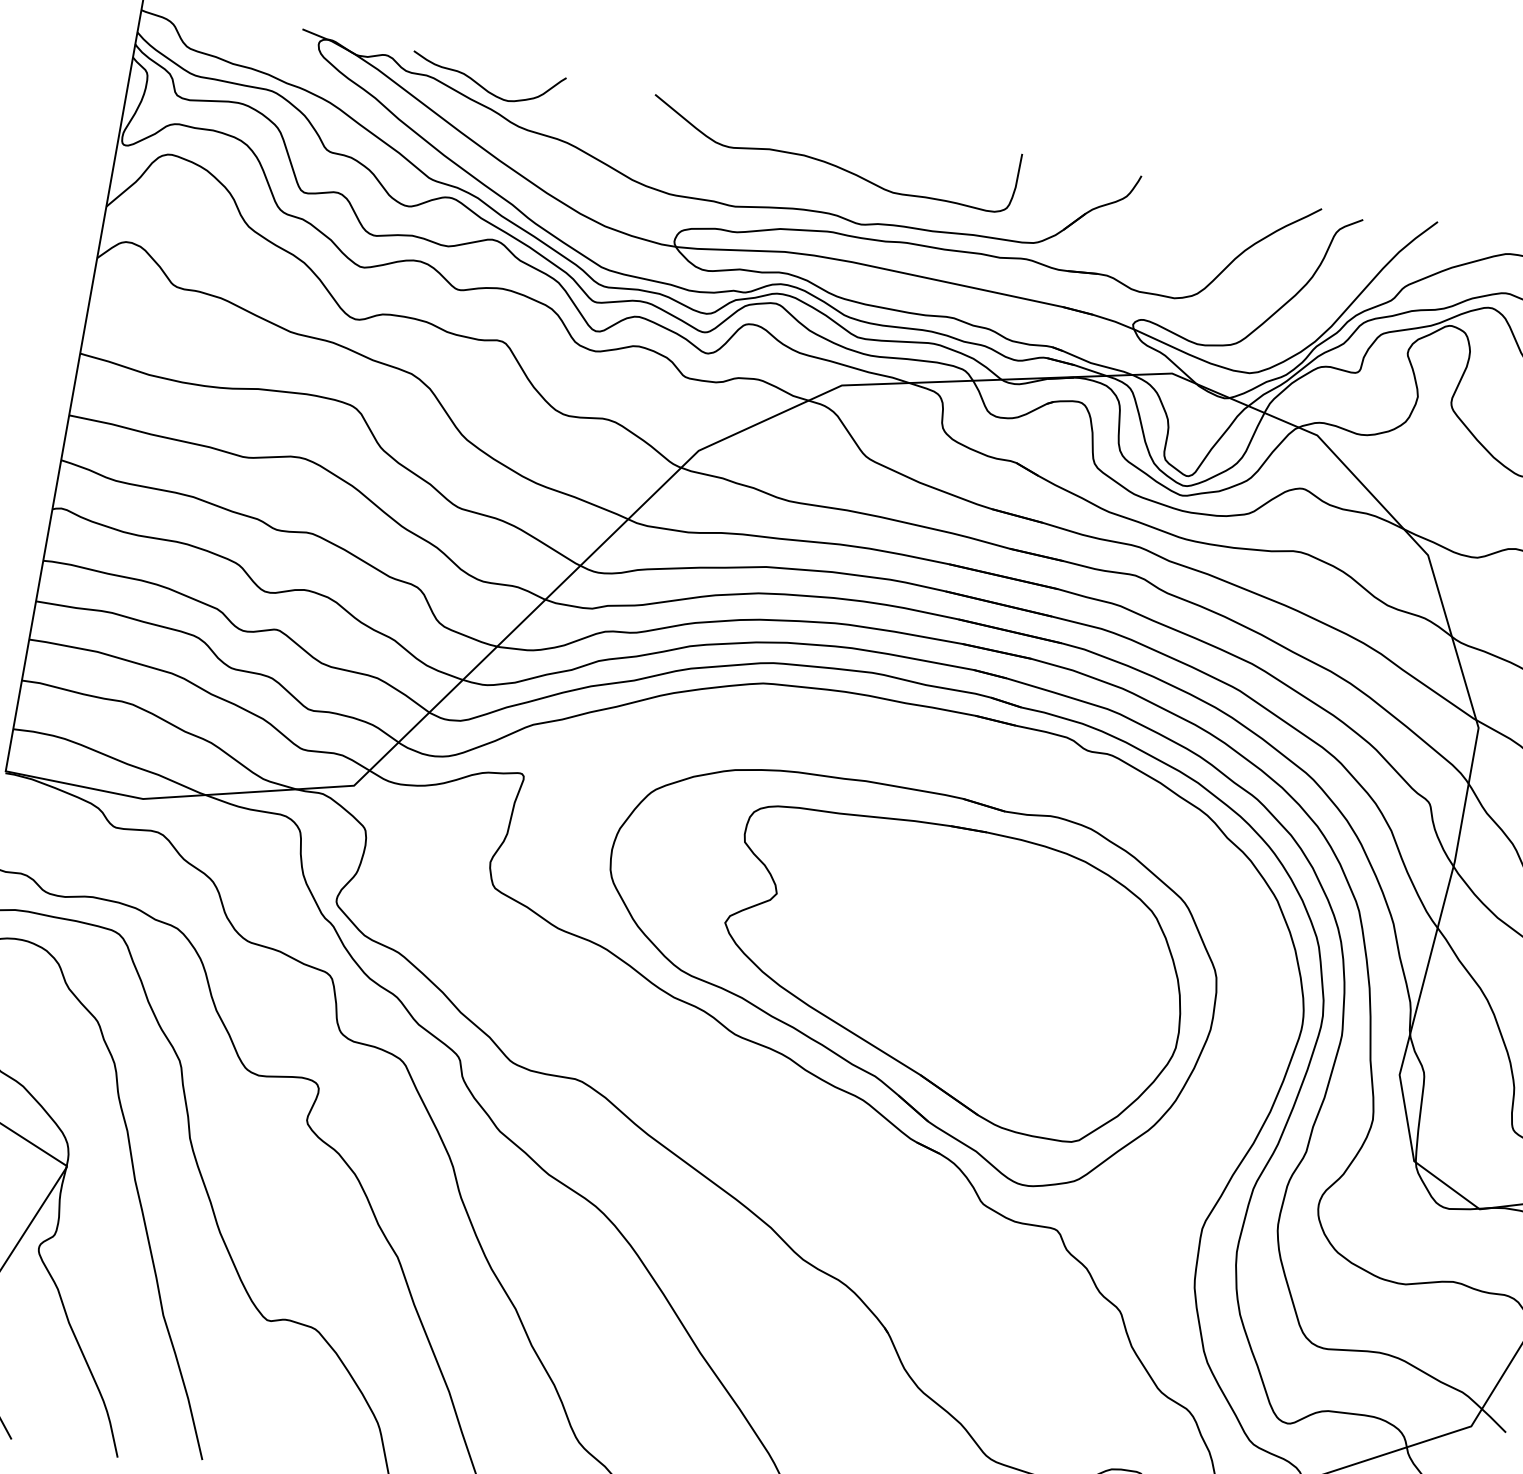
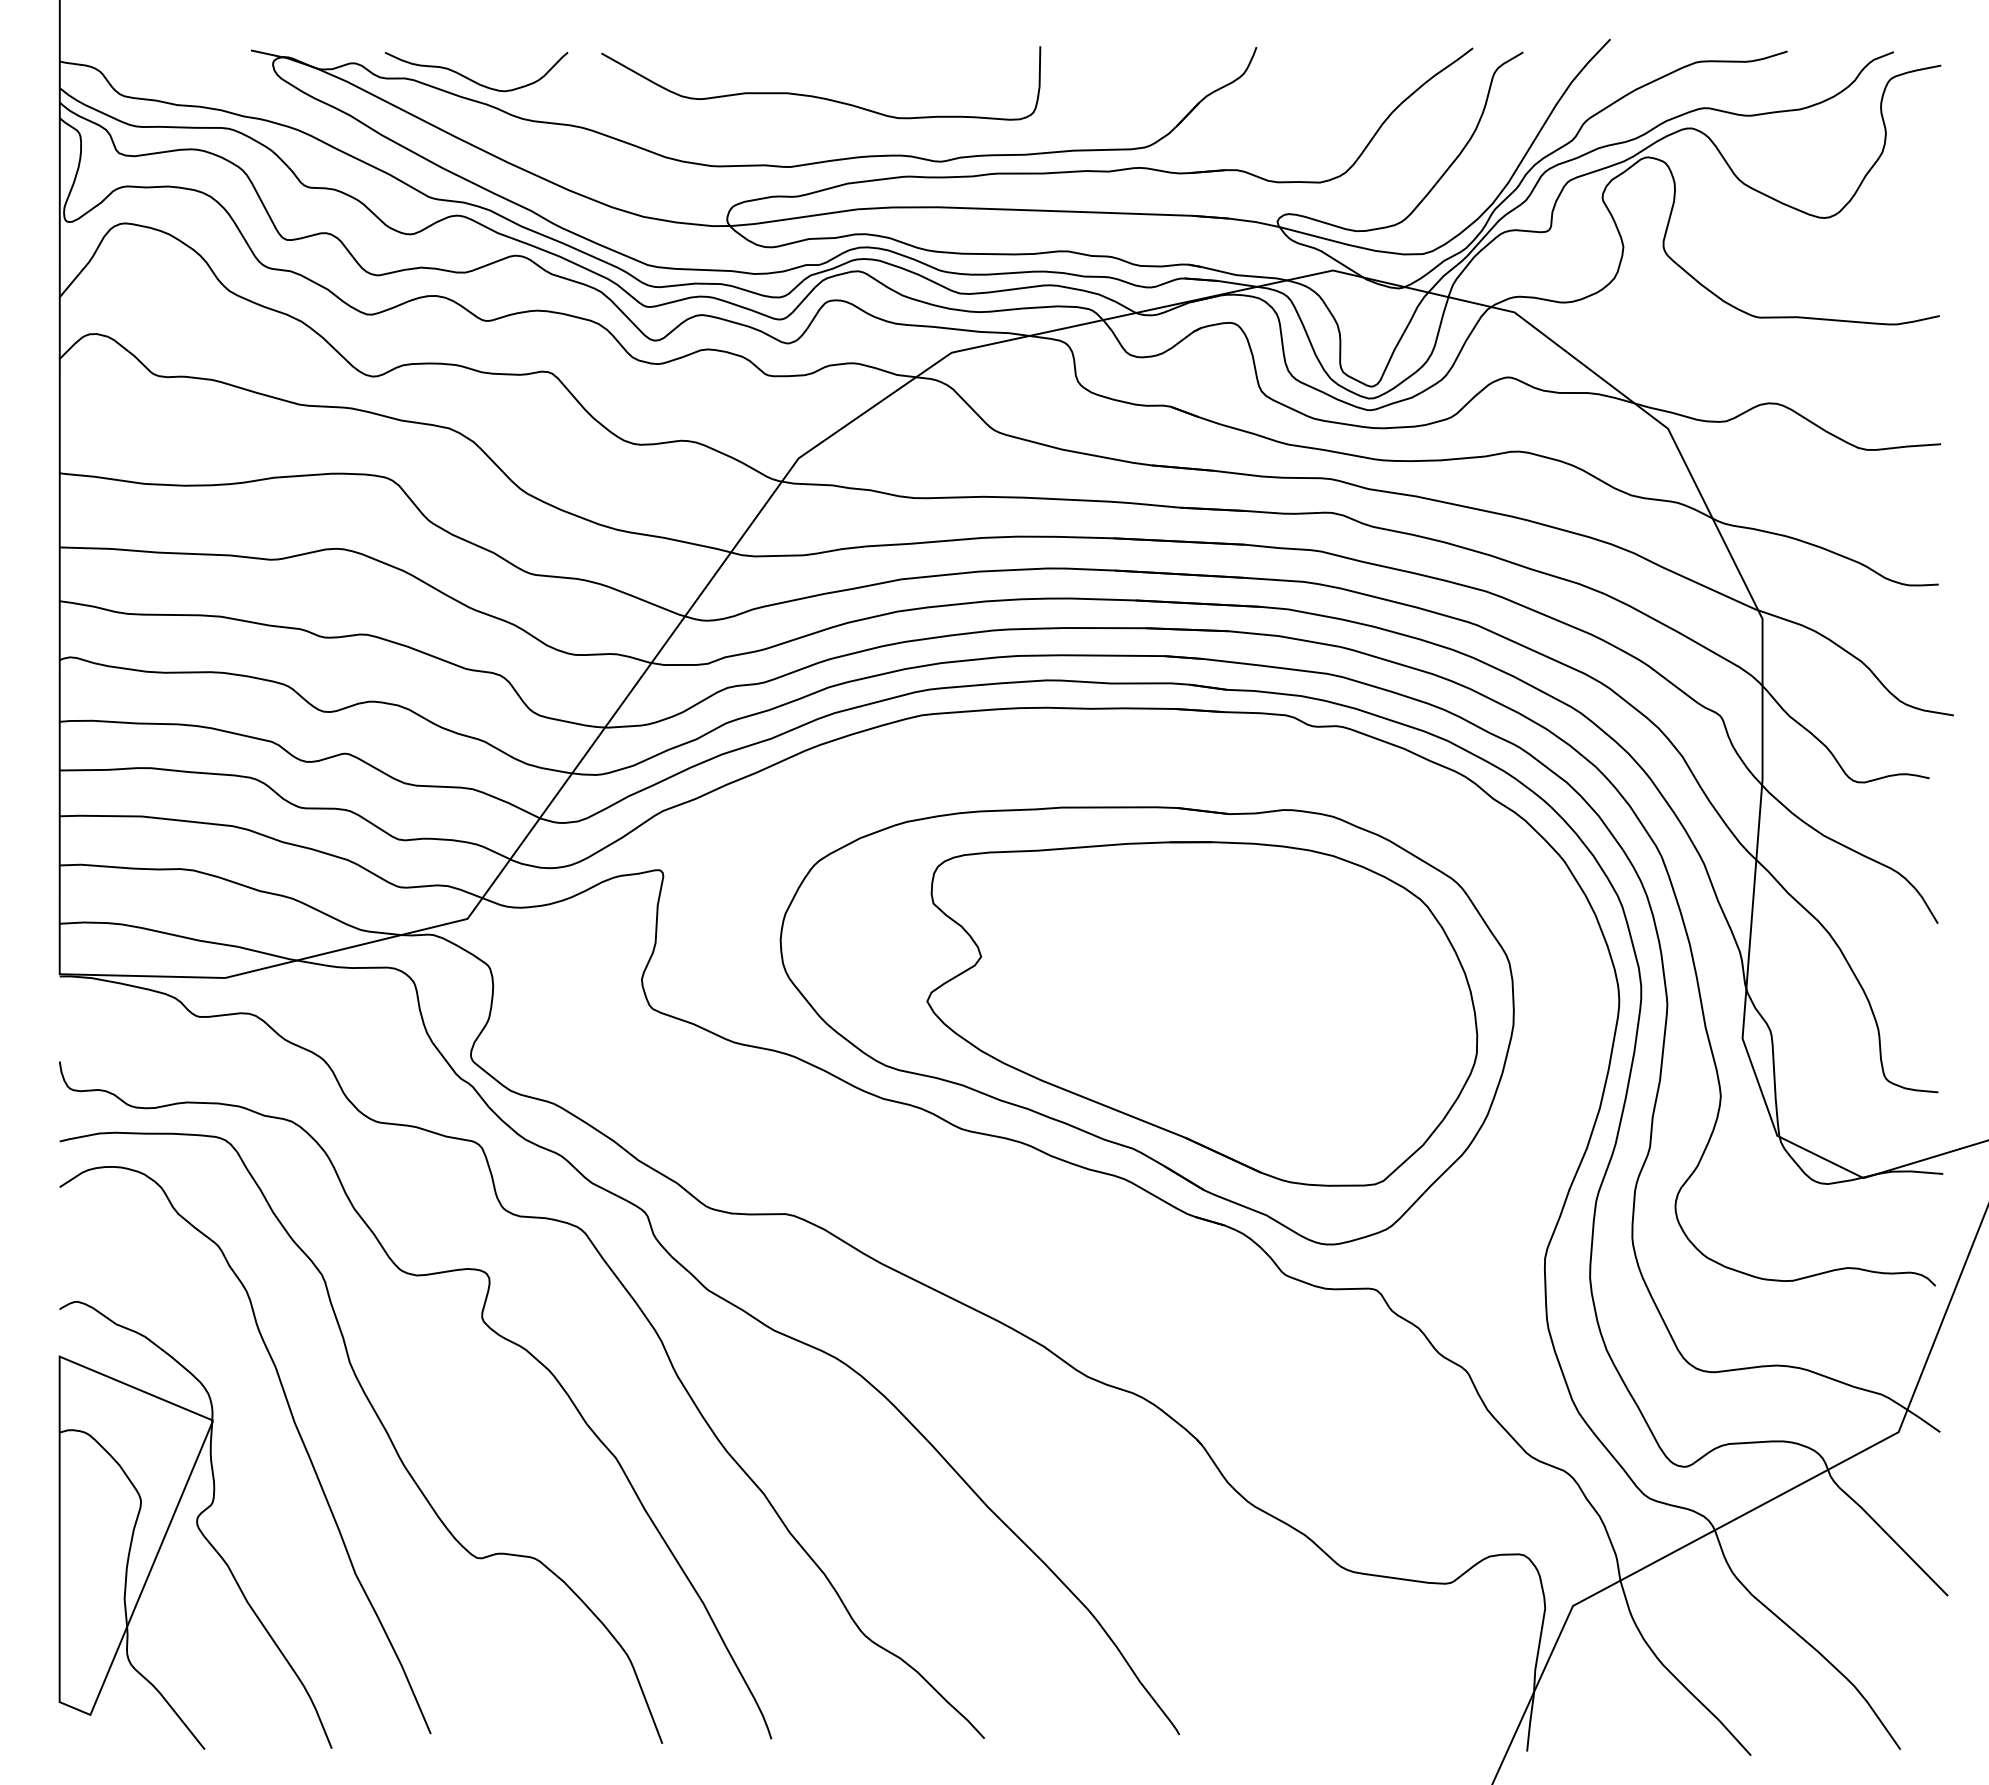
curve: (830, 163) -> (819, 96), moved

